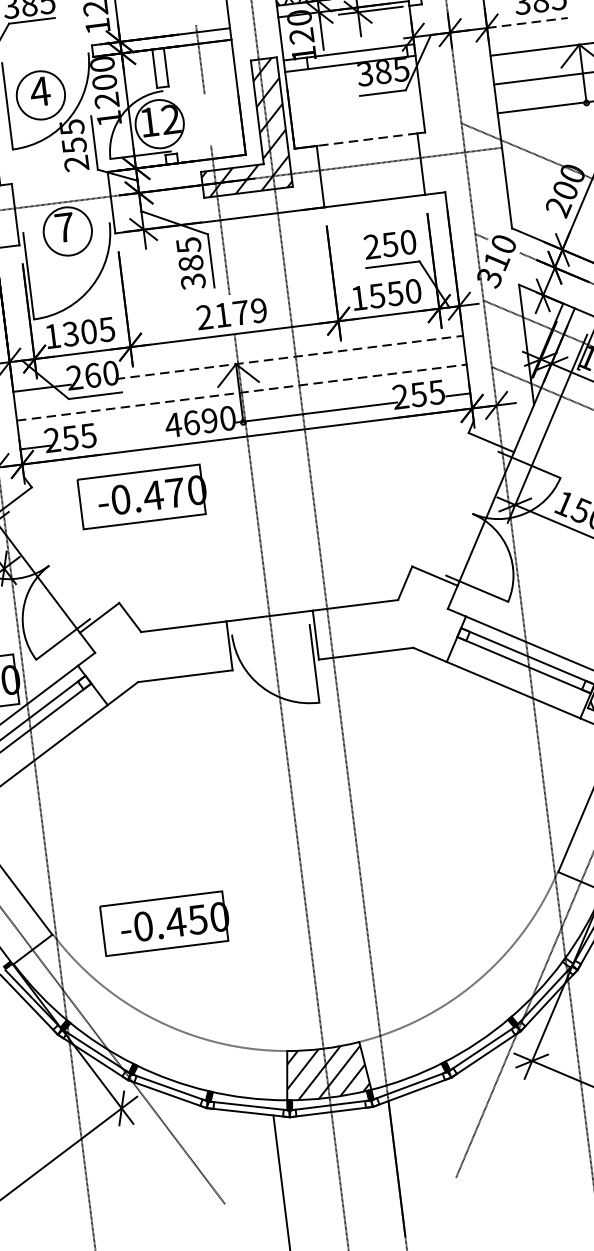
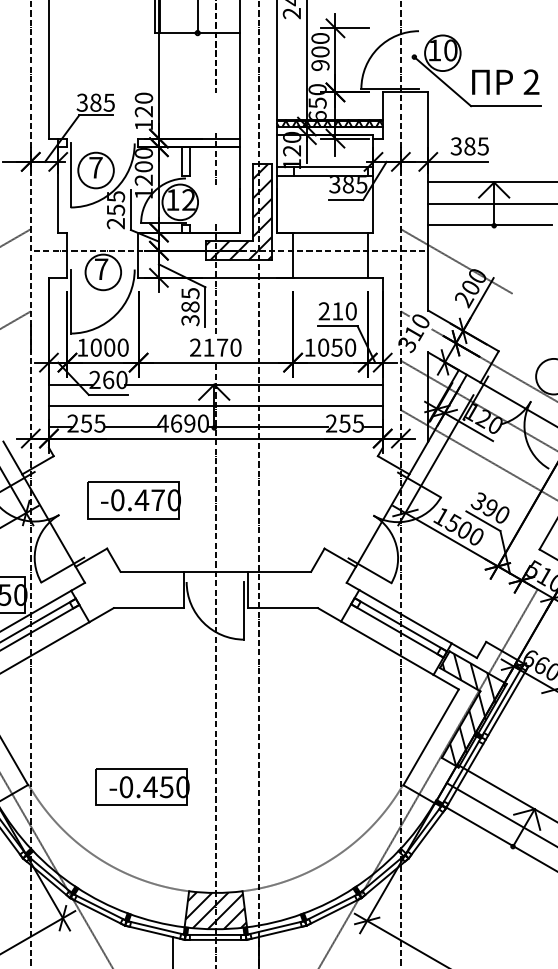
line: (527, 22) -> (458, 161), dashed -> solid
text: (39, 91) -> (95, 167), 4 -> 7
line: (365, 139) -> (329, 232), dashed -> solid
text: (389, 244) -> (337, 311), 250 -> 210
text: (377, 295) -> (323, 347), 1550 -> 1050
text: (258, 310) -> (235, 347), 2179 -> 2170
text: (88, 331) -> (109, 347), 1305 -> 1000
line: (288, 357) -> (253, 384), dashed -> solid
line: (241, 393) -> (215, 406), dashed -> solid
line: (133, 435) -> (132, 427), added
part: (142, 497) -> (133, 500), moved
part: (165, 922) -> (142, 786), moved

